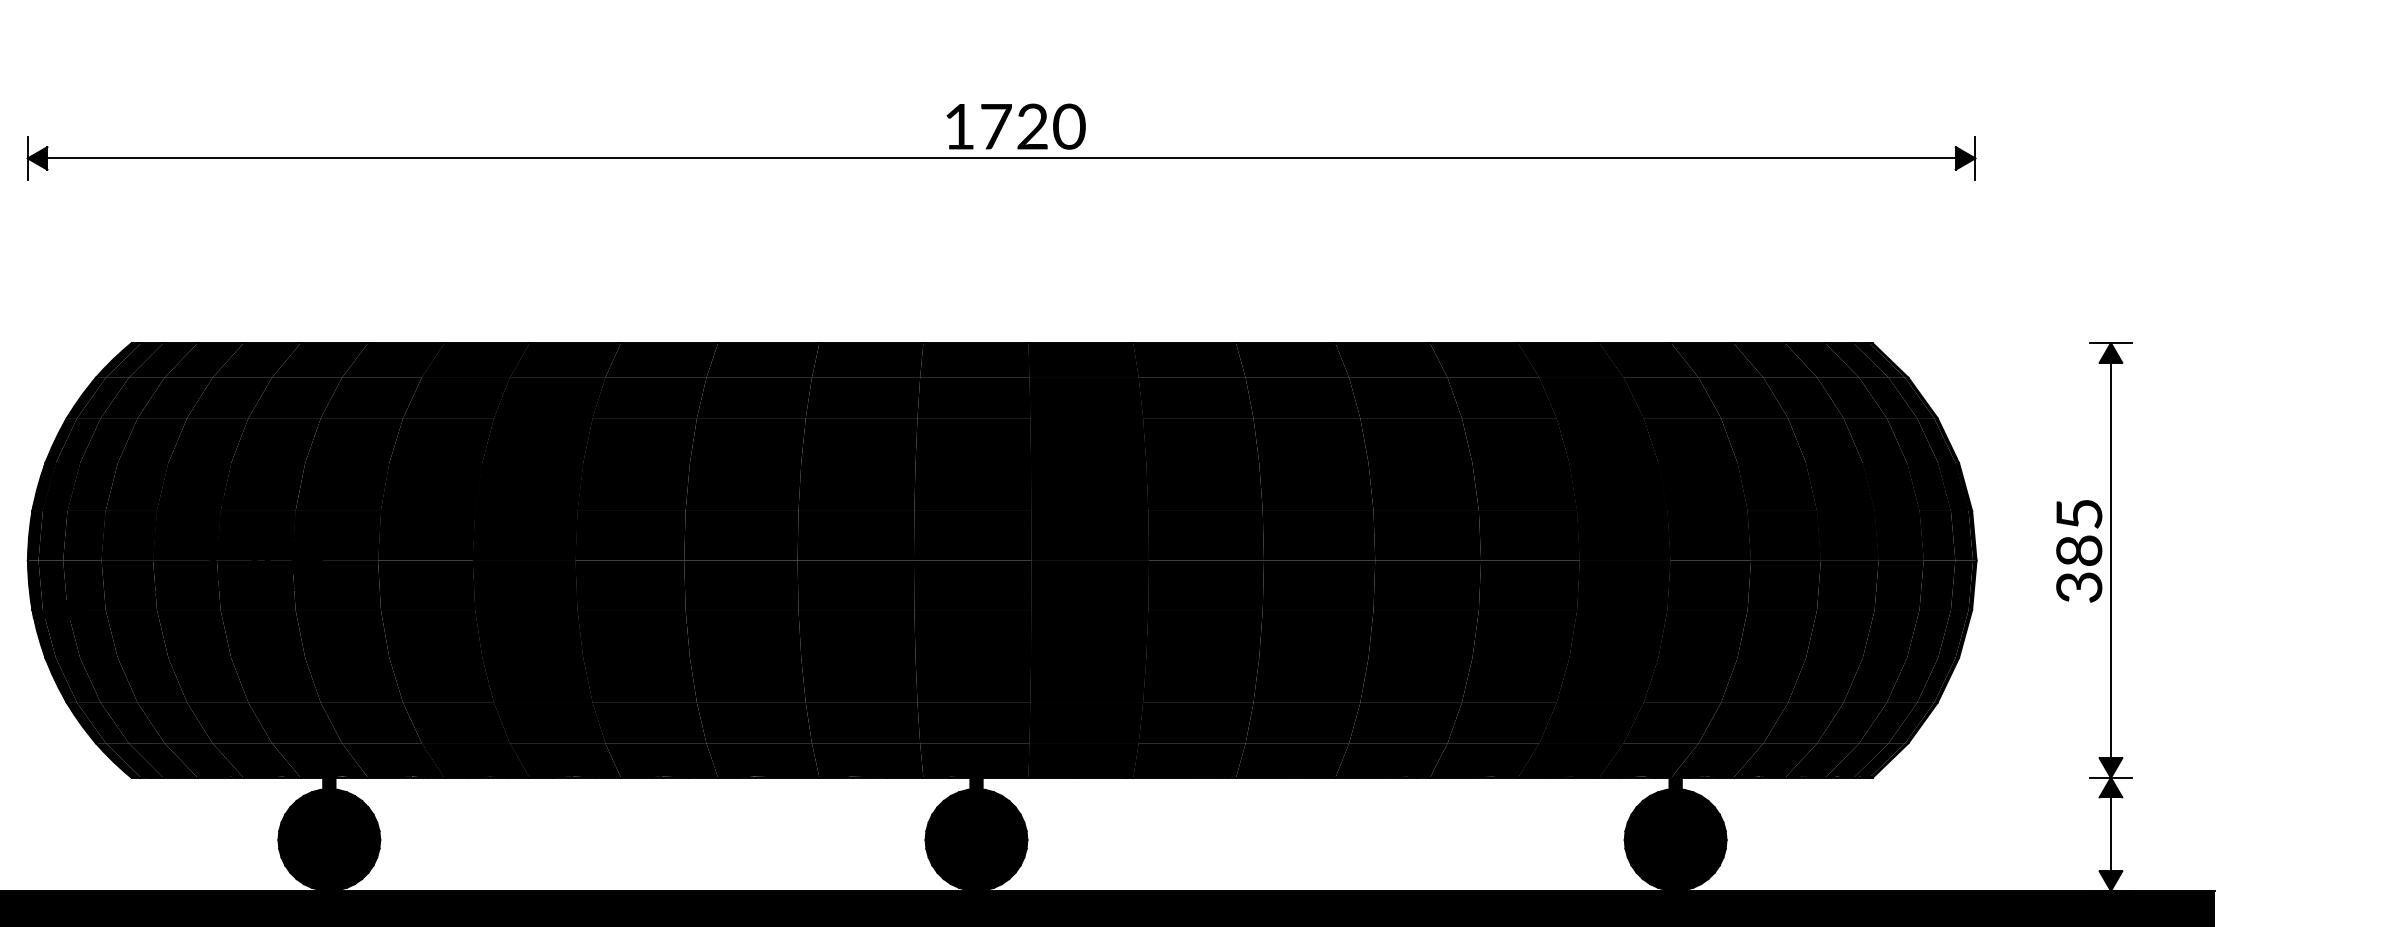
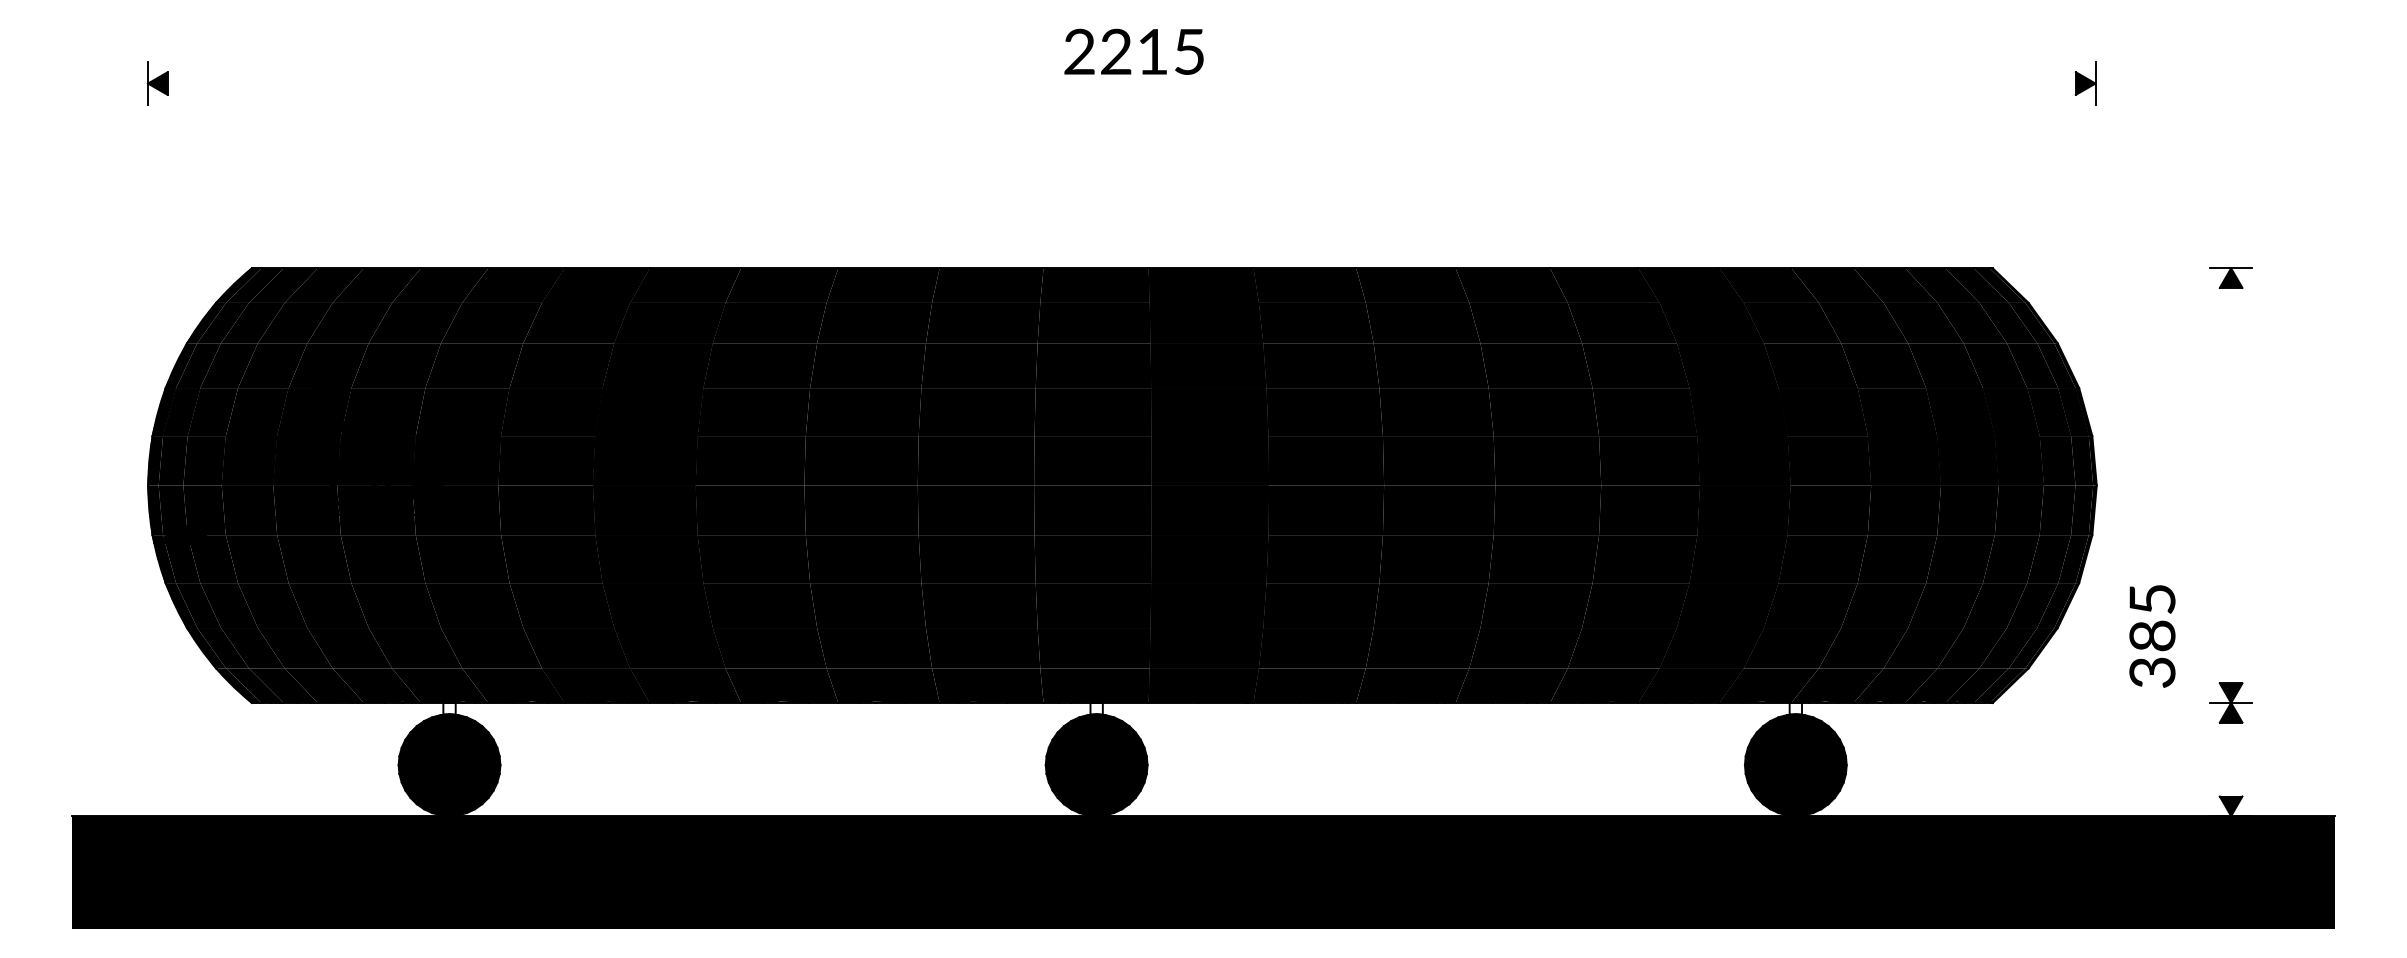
text: (1014, 126) -> (1134, 51), 1720 -> 2215
line: (1001, 158) -> (1121, 83), removed
text: (2079, 551) -> (2152, 636), moved
line: (2111, 560) -> (2231, 485), removed
fill: (329, 783) -> (449, 708), removed
fill: (976, 783) -> (1096, 708), removed
fill: (1675, 783) -> (1795, 708), removed
line: (2111, 834) -> (2231, 759), removed

